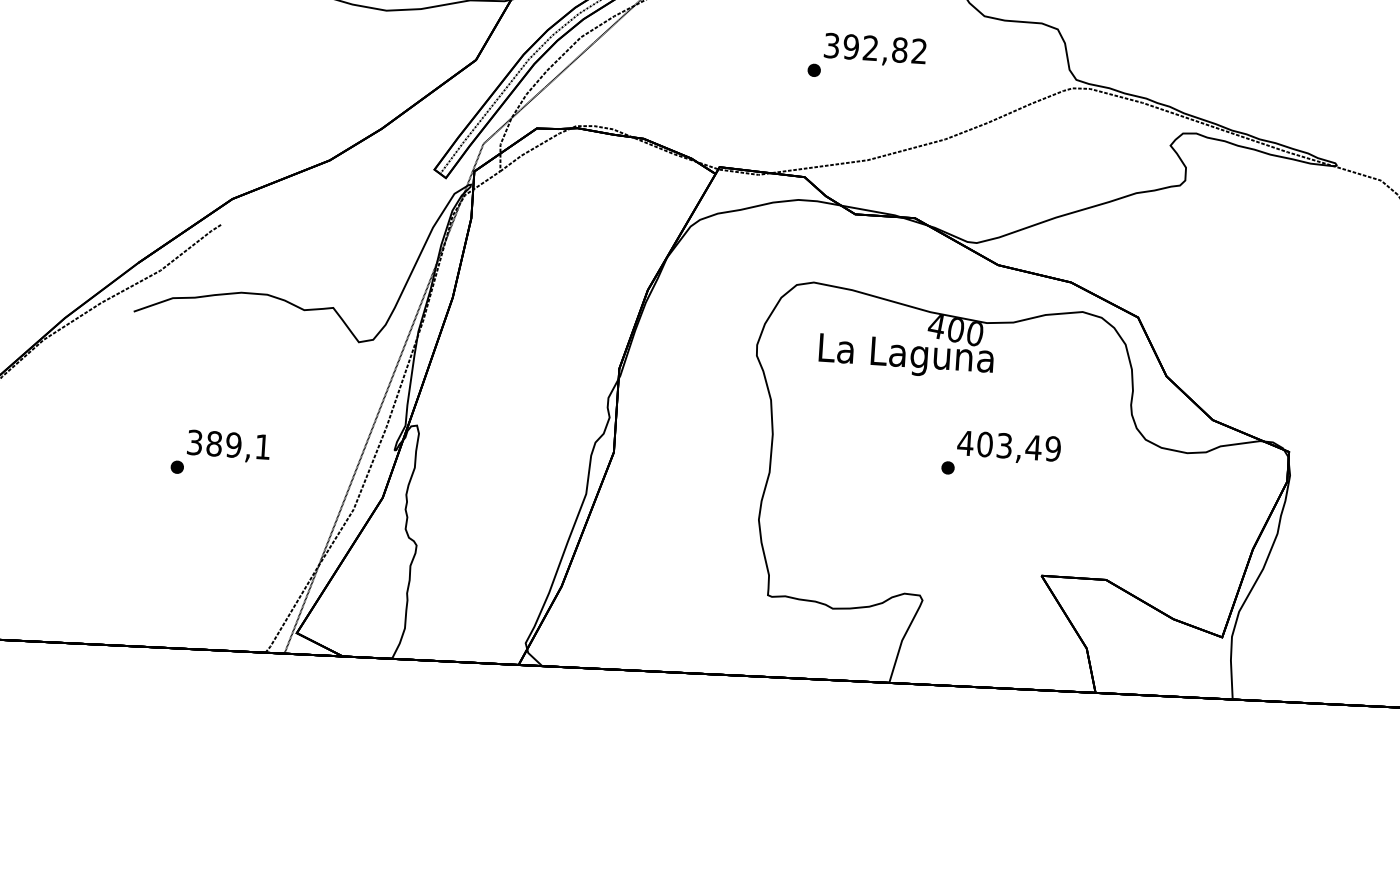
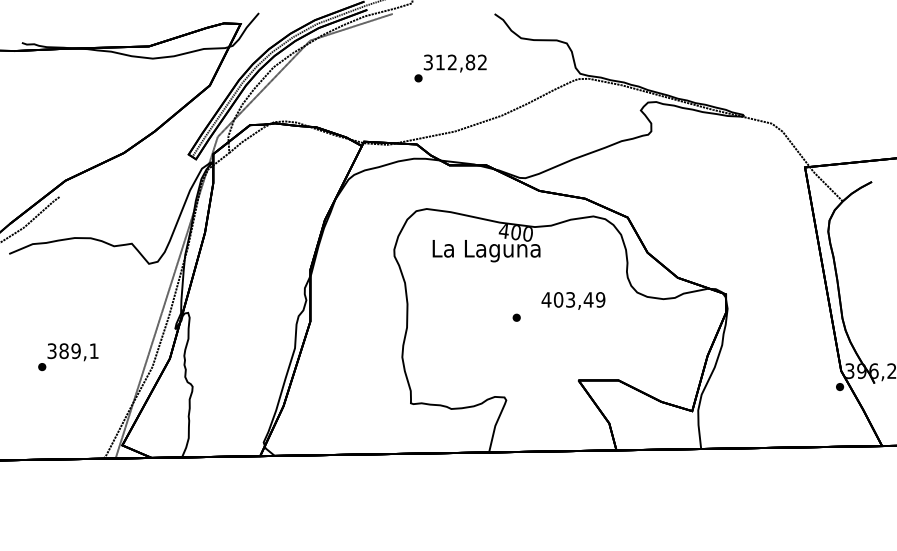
text: (851, 47) -> (440, 62), 392,82 -> 312,82
text: (1009, 447) -> (573, 300), moved
text: (220, 454) -> (68, 357), moved

